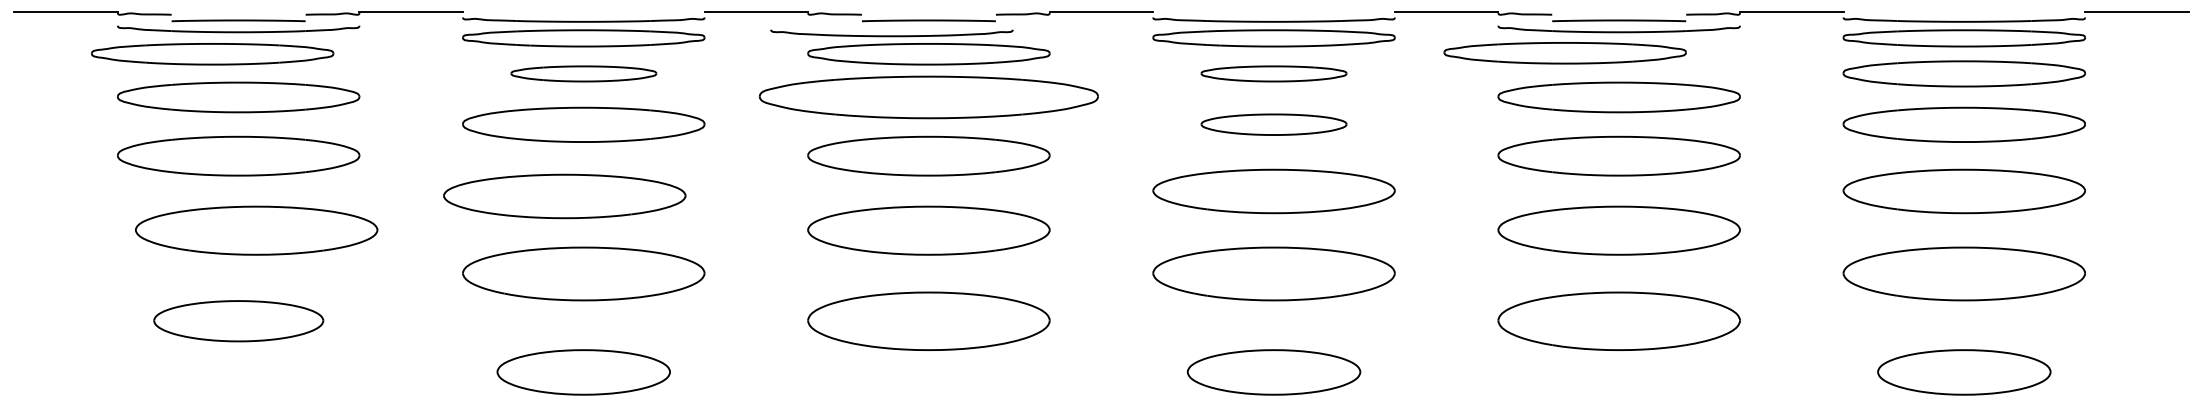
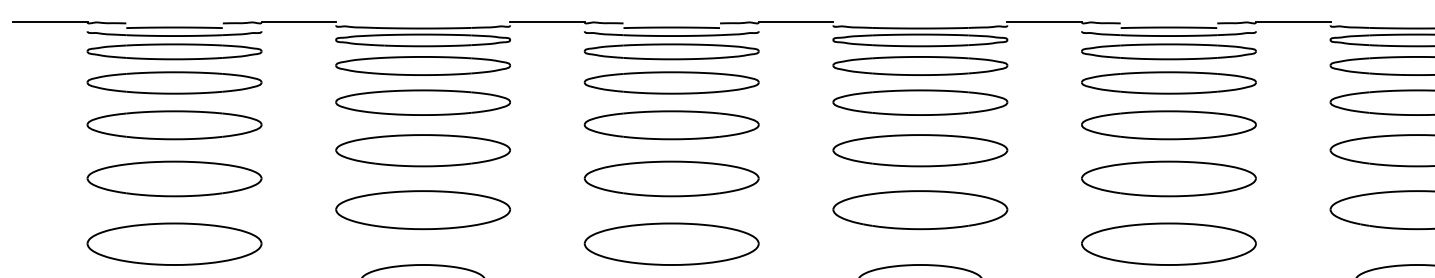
part: (891, 33) -> (671, 34), moved
part: (1564, 53) -> (1168, 52), moved
part: (212, 54) -> (174, 52), moved
part: (583, 73) -> (422, 65), size x1.67
part: (1273, 73) -> (919, 65), size x1.67
part: (928, 97) -> (671, 83), size x0.71
part: (1273, 124) -> (919, 102), size x1.67
part: (564, 196) -> (422, 150), moved
part: (256, 230) -> (174, 178), moved
part: (238, 320) -> (174, 243), size x1.43

